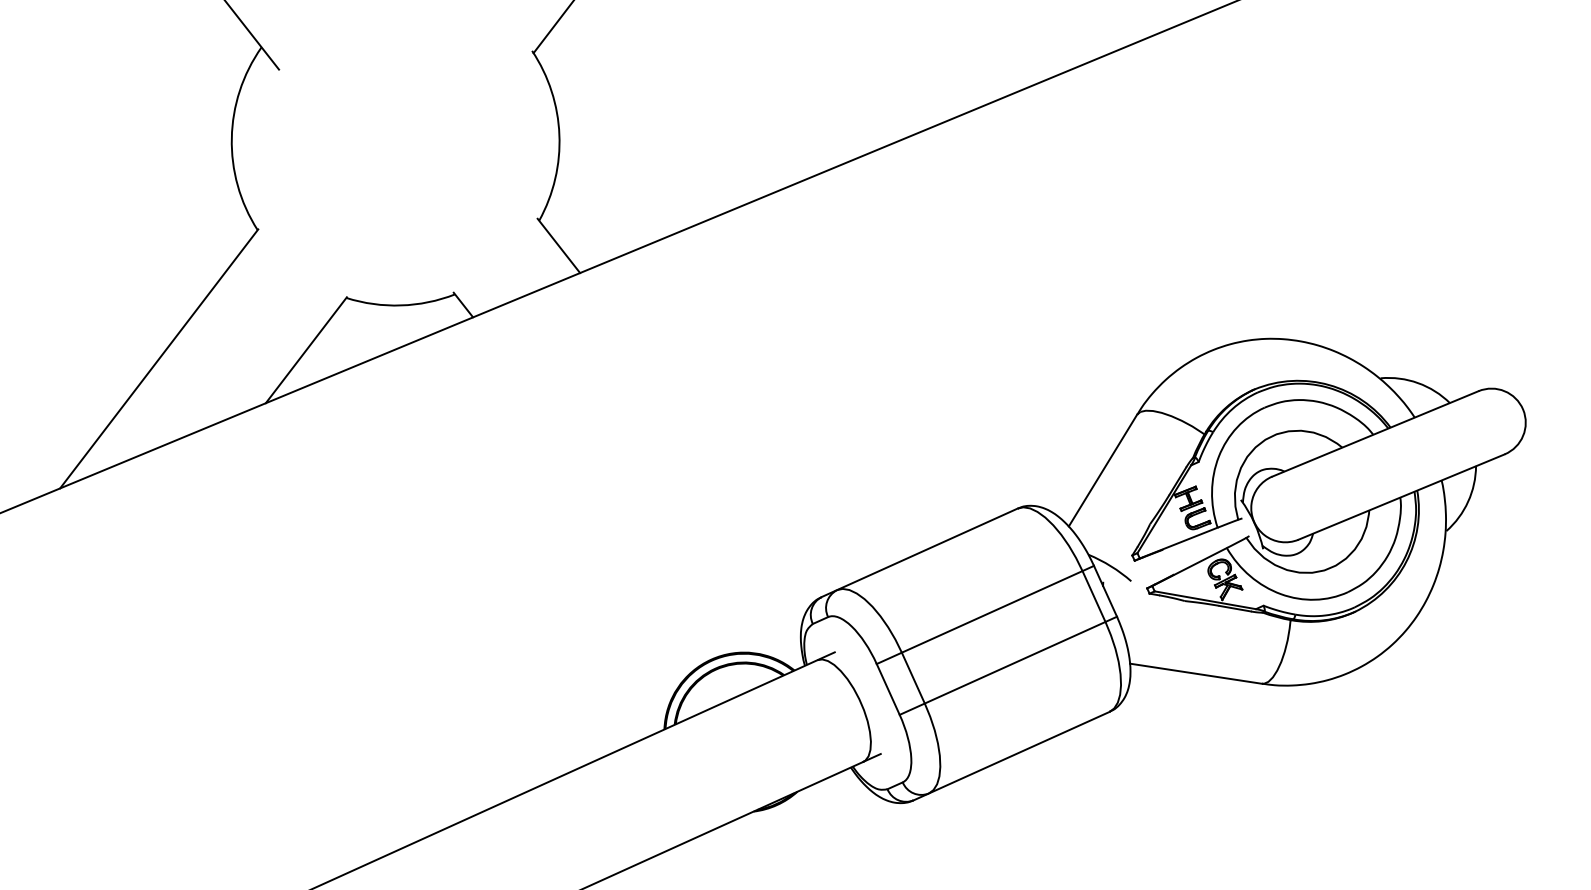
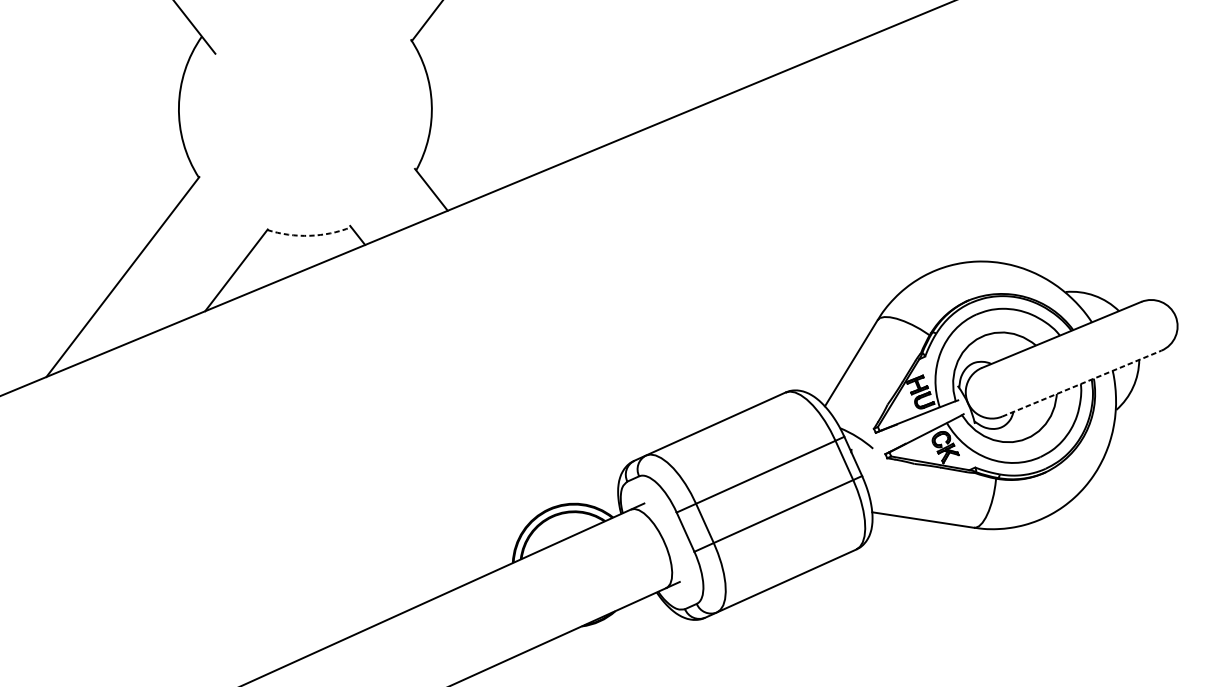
arc: (401, 305) -> (309, 235), solid -> dashed
line: (1401, 497) -> (1081, 384), solid -> dashed

